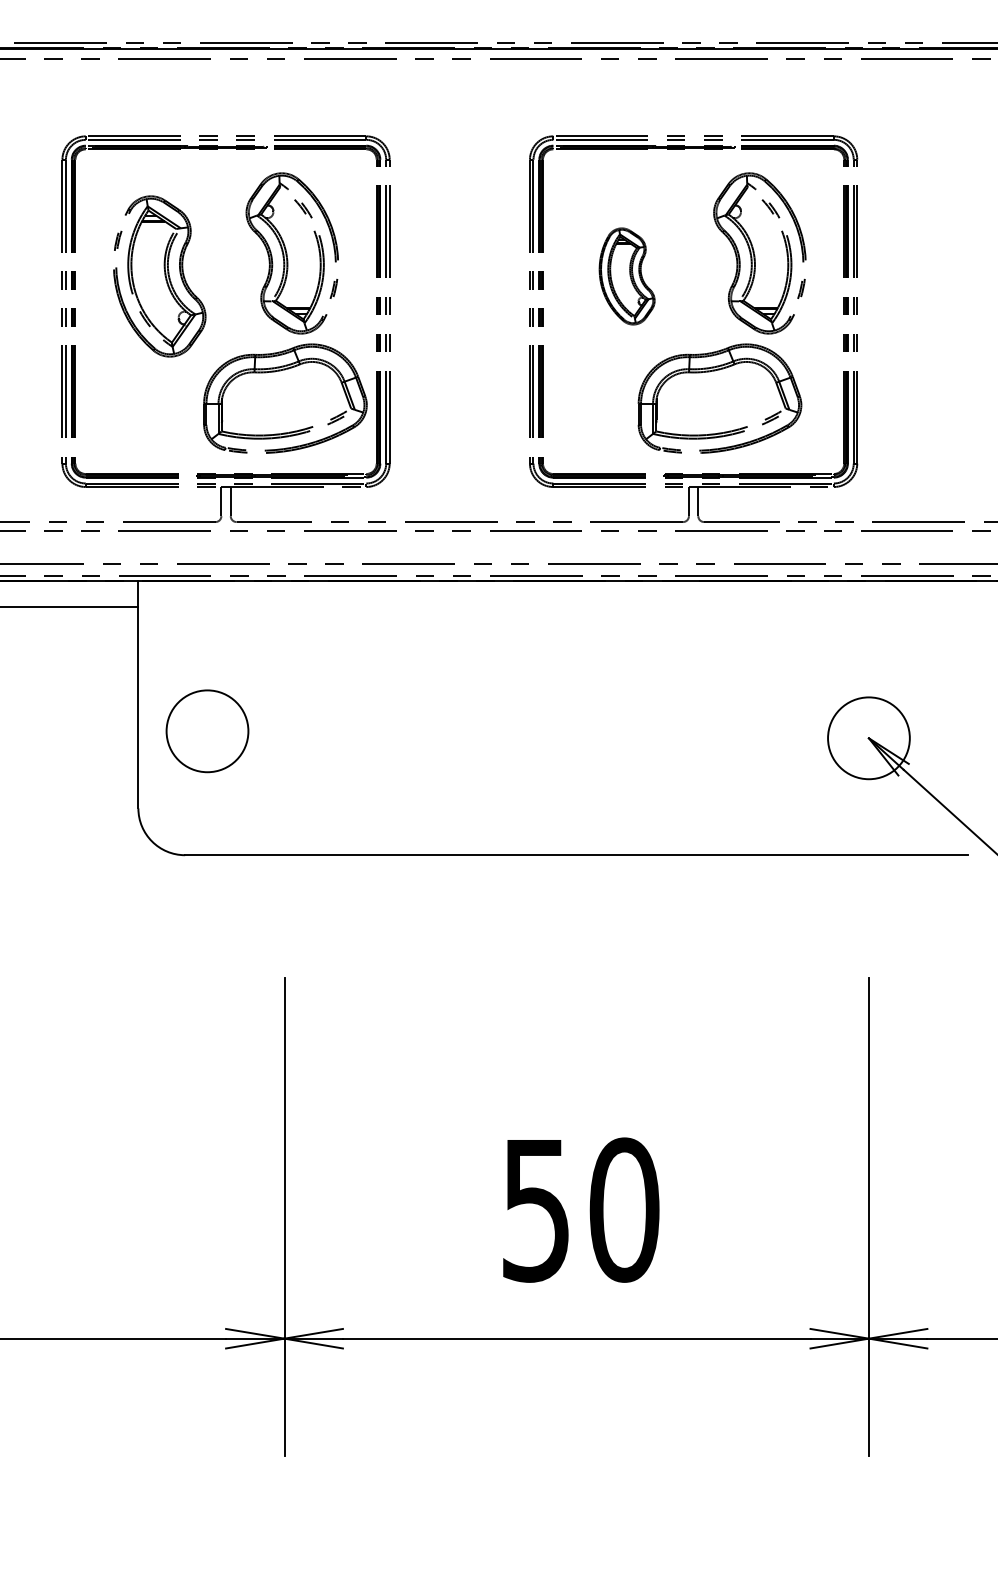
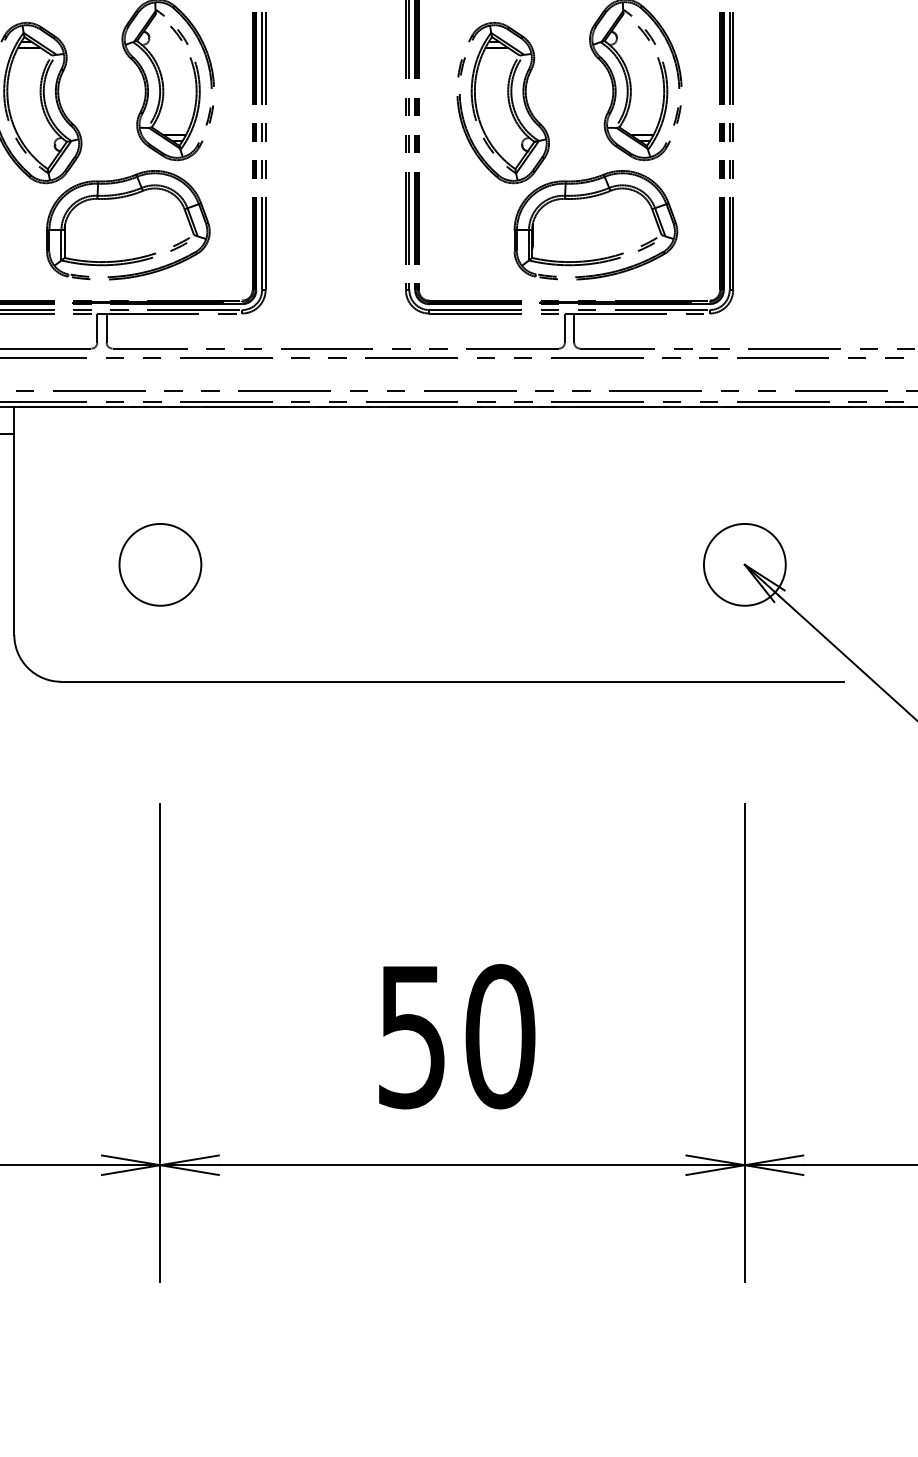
part: (626, 276) -> (502, 103), size x1.67
part: (280, 371) -> (123, 198), moved
circle: (207, 731) -> (160, 565), moved

